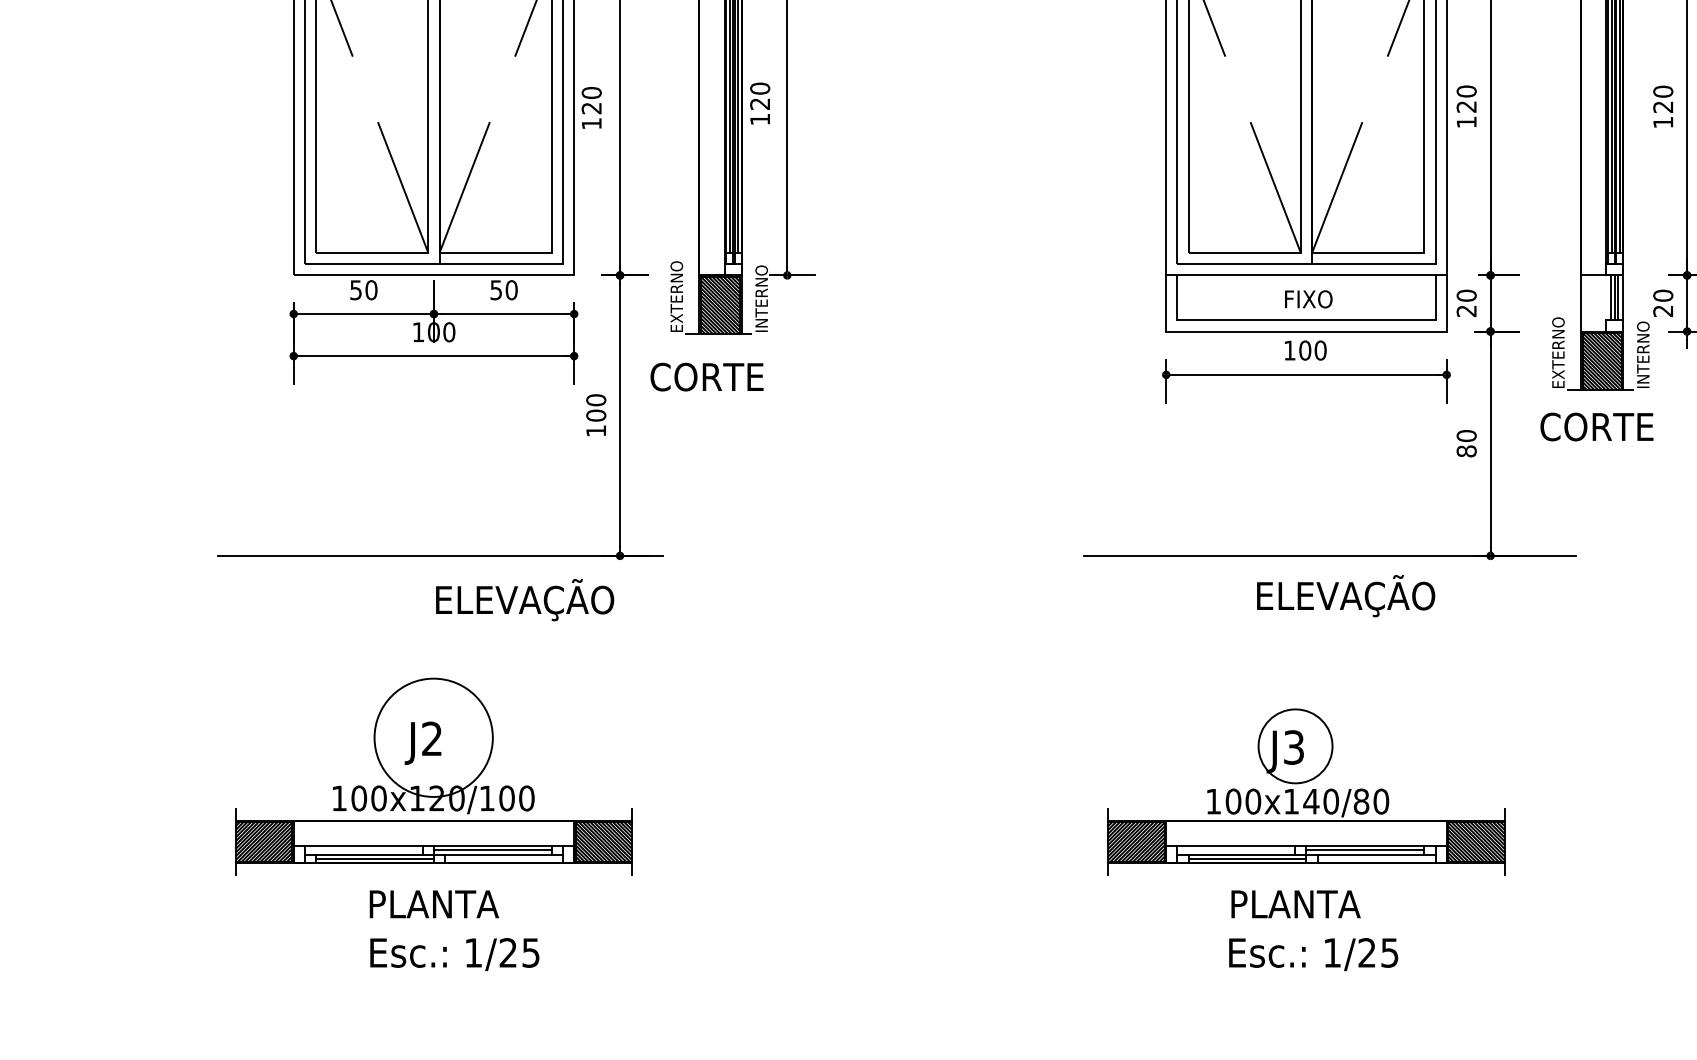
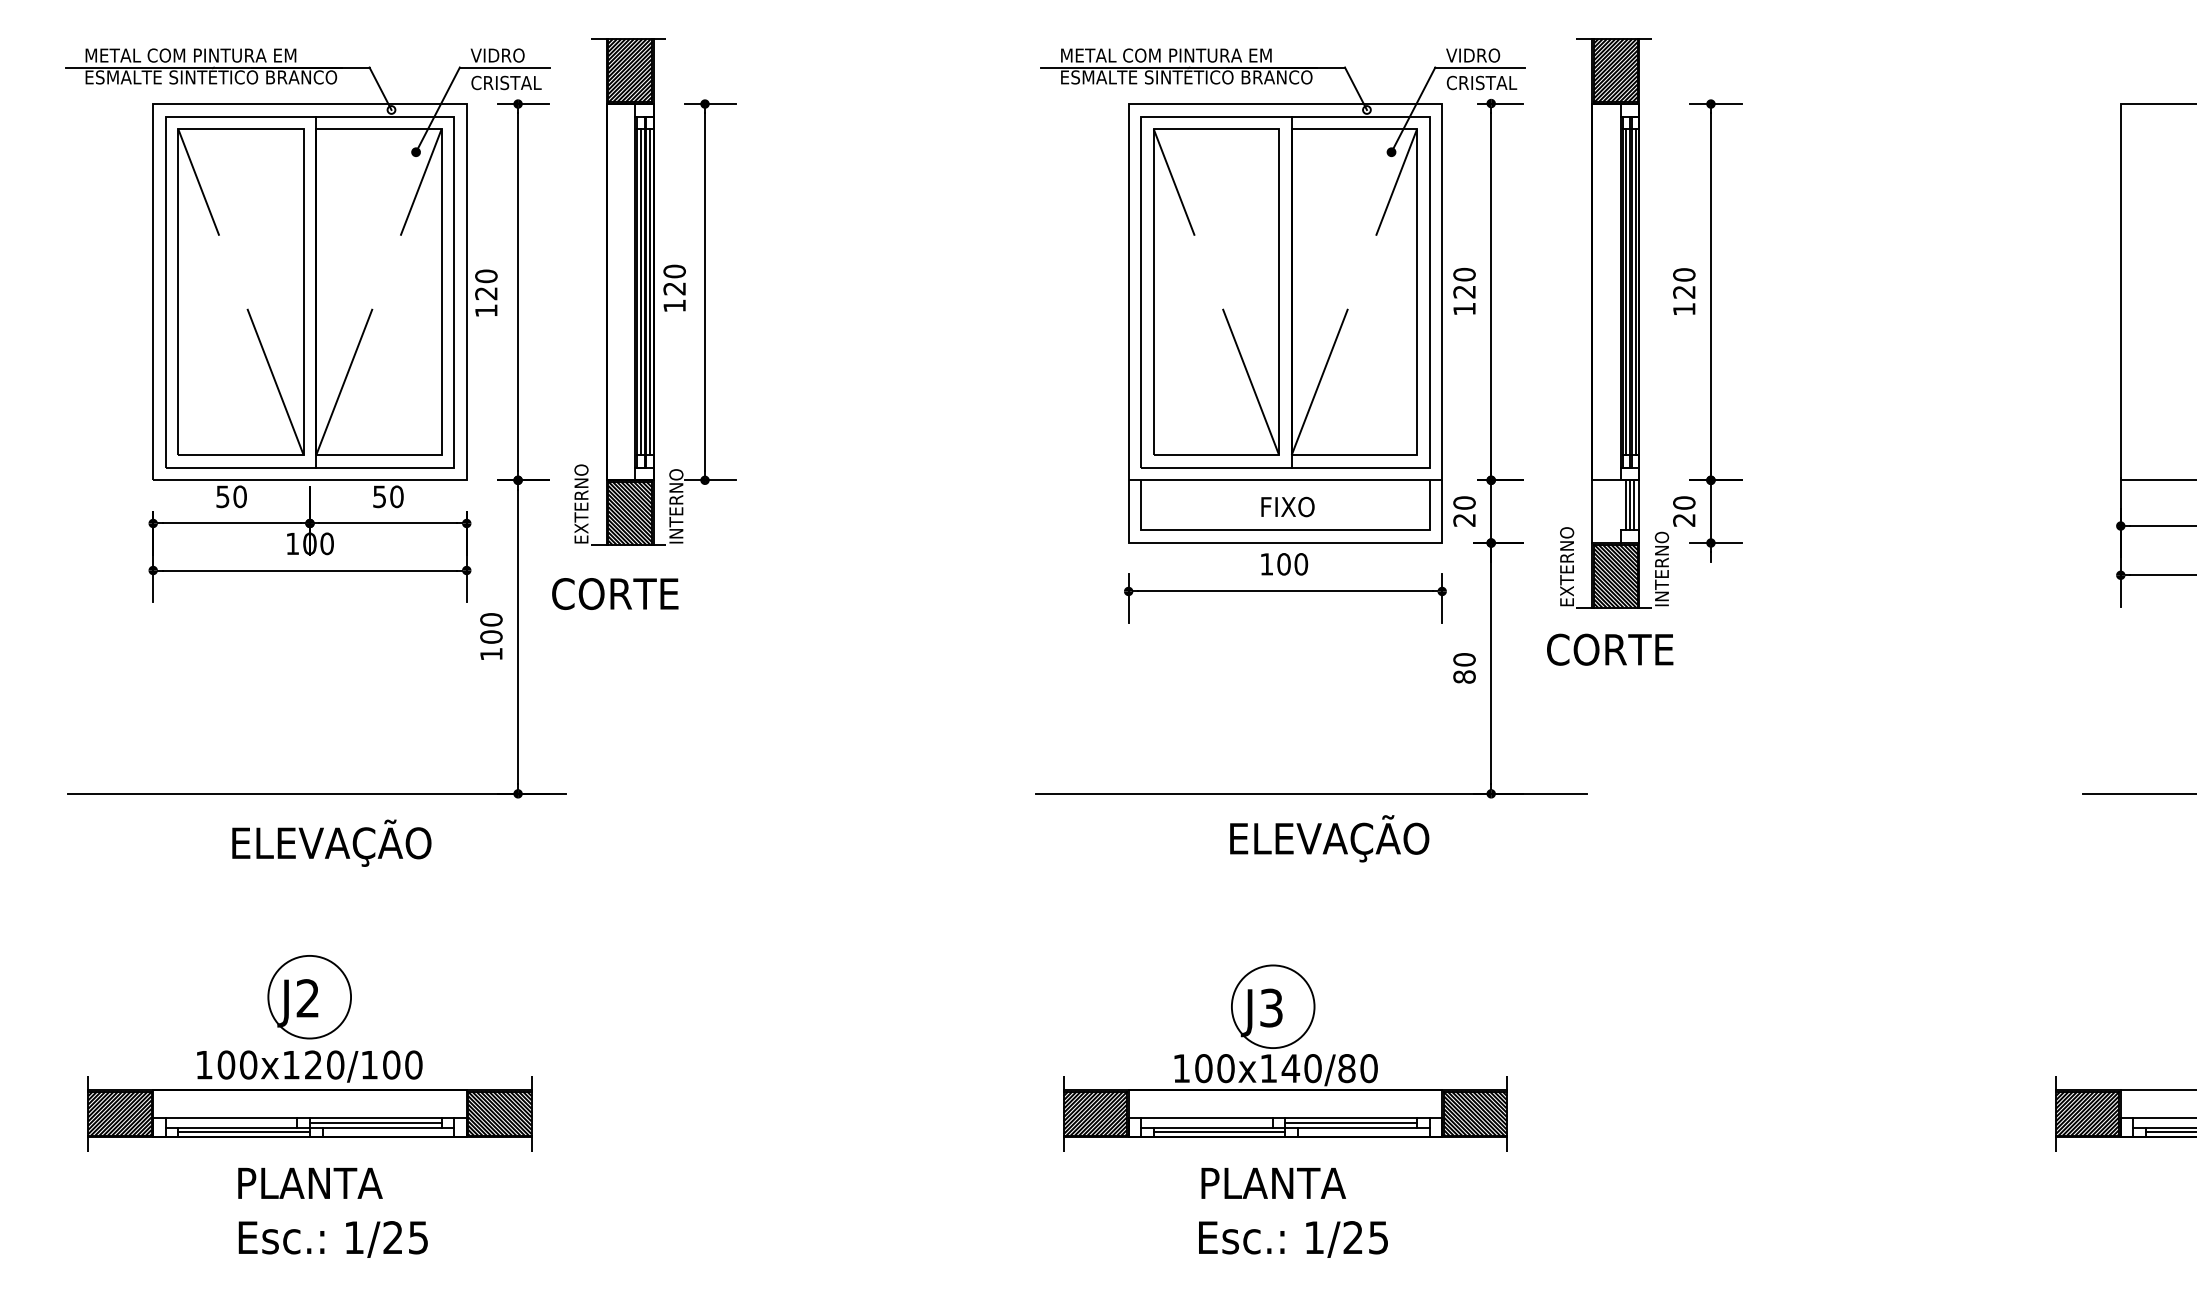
text: (524, 599) -> (331, 842), moved
circle: (433, 737) -> (309, 996), size x0.62

